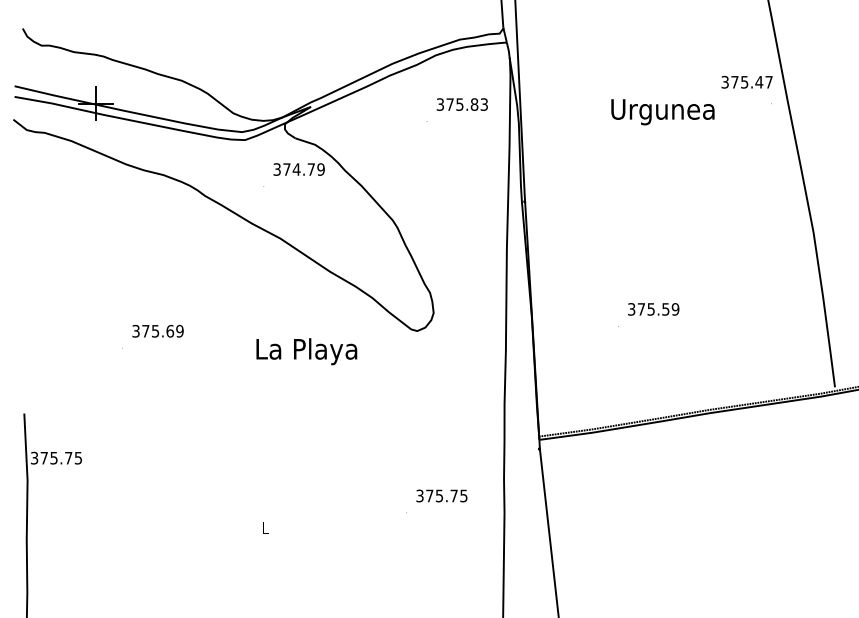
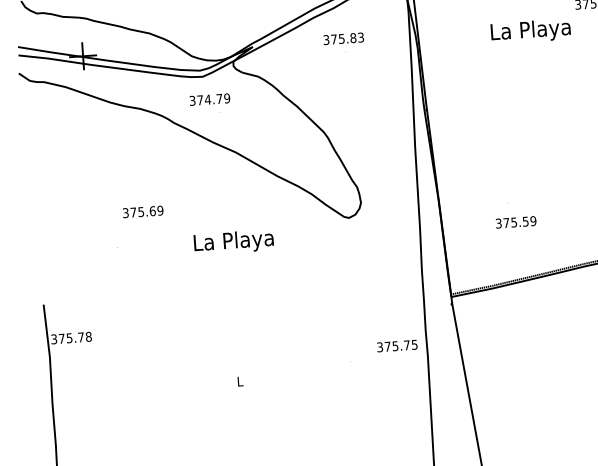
text: (461, 104) -> (343, 38), moved
text: (662, 111) -> (530, 31), Urgunea -> La Playa
text: (298, 169) -> (209, 99), moved
text: (653, 309) -> (516, 222), moved
text: (157, 330) -> (142, 211), moved
text: (306, 351) -> (233, 242), moved
text: (78, 457) -> (88, 336), 375.75 -> 375.78
text: (441, 495) -> (397, 345), moved

